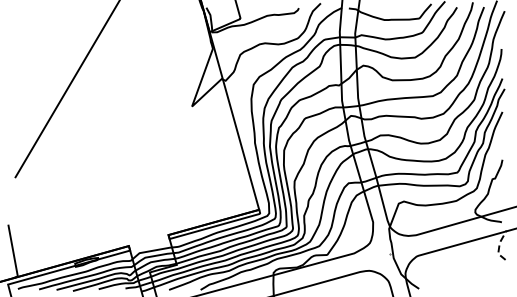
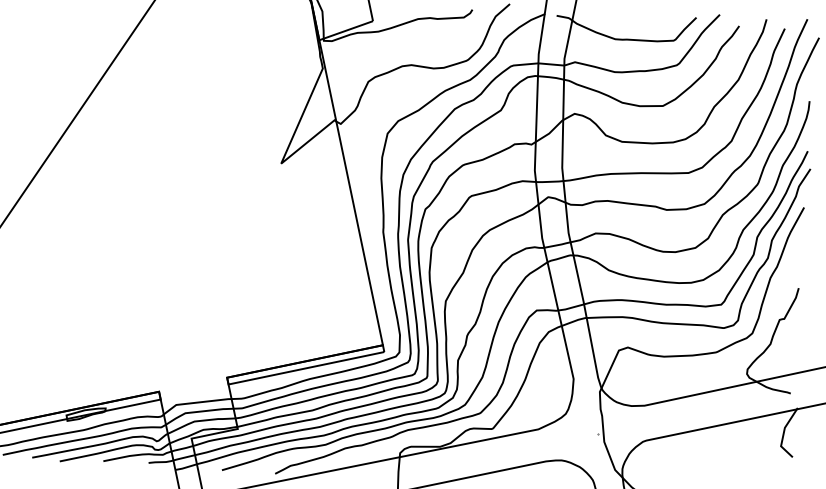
line: (499, 245) -> (784, 432), dashed -> solid

